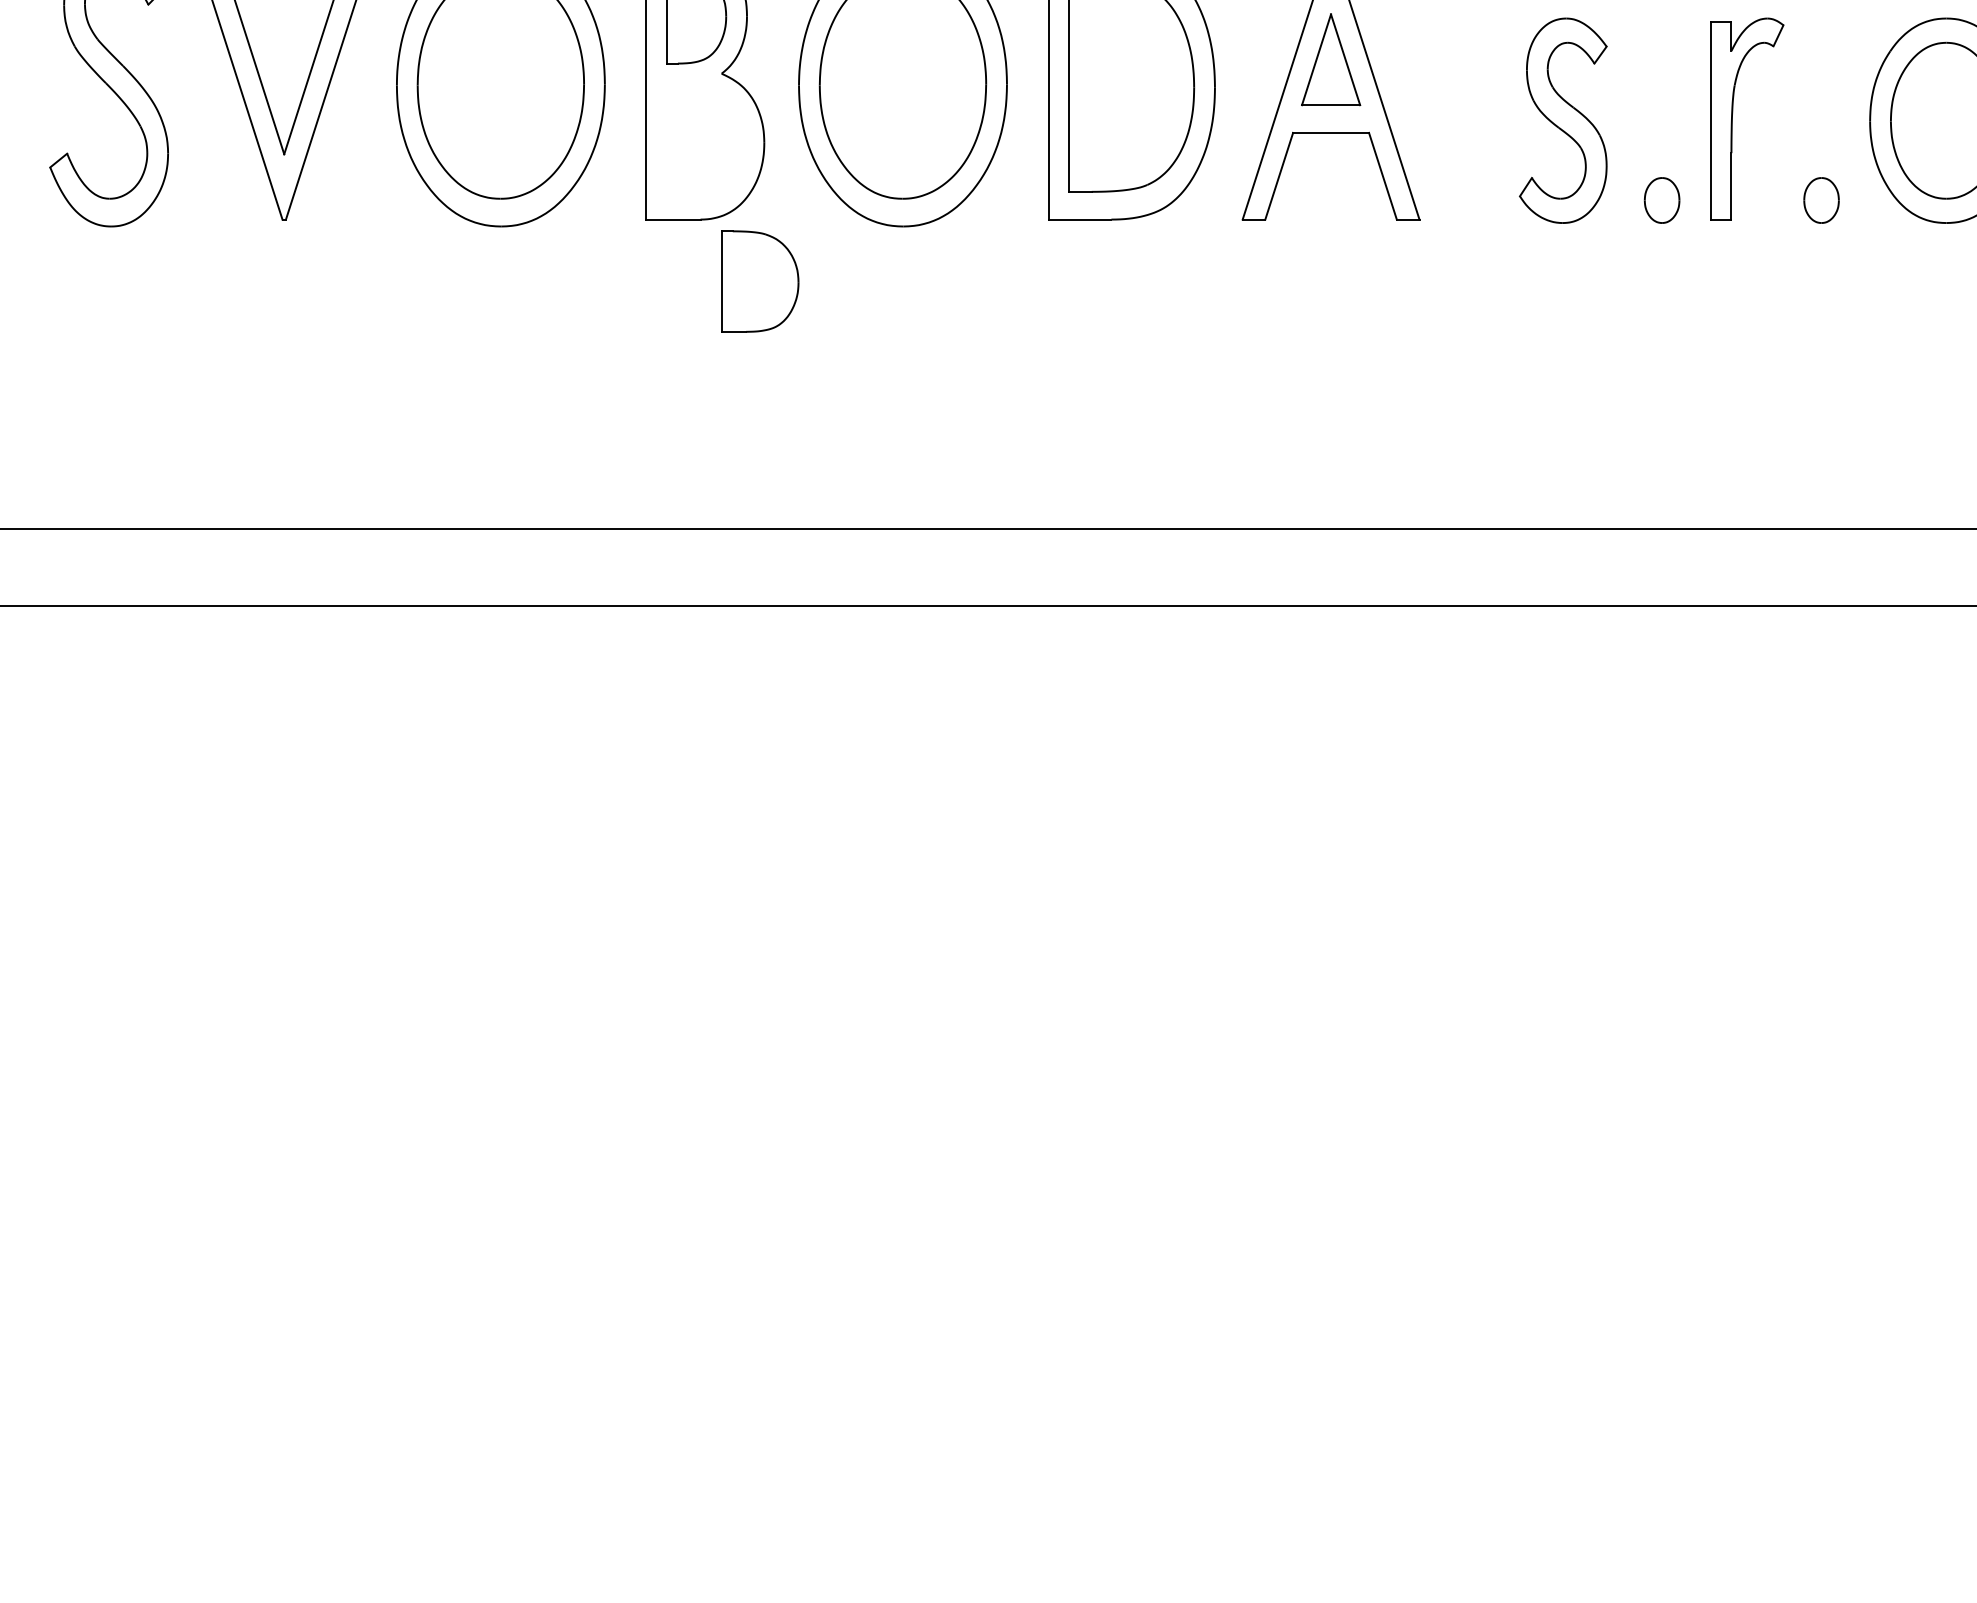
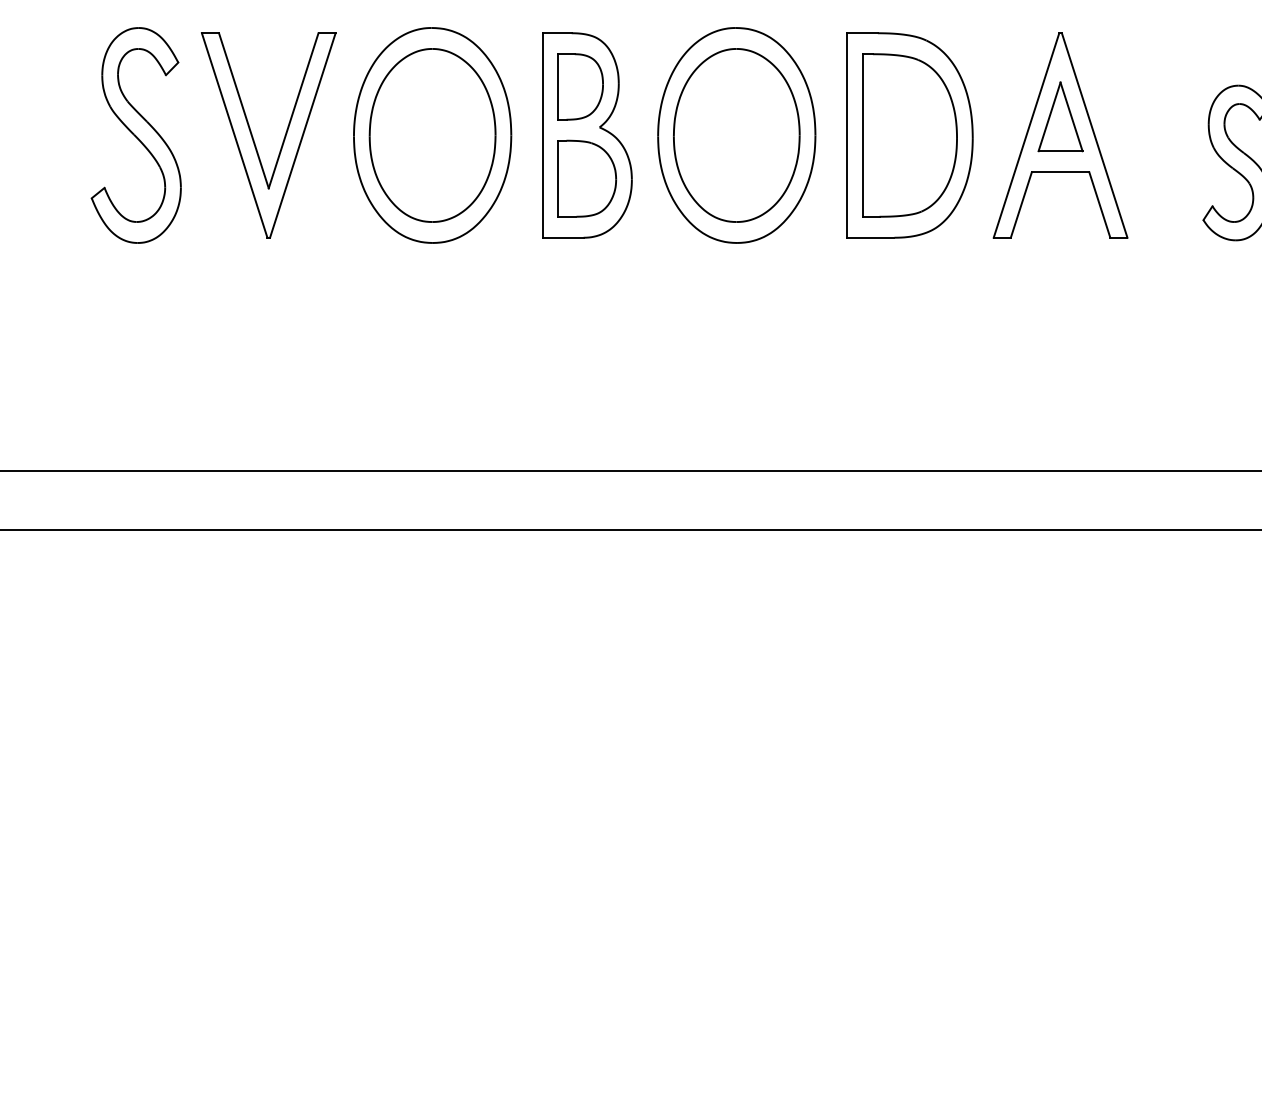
part: (760, 281) -> (587, 178), moved

